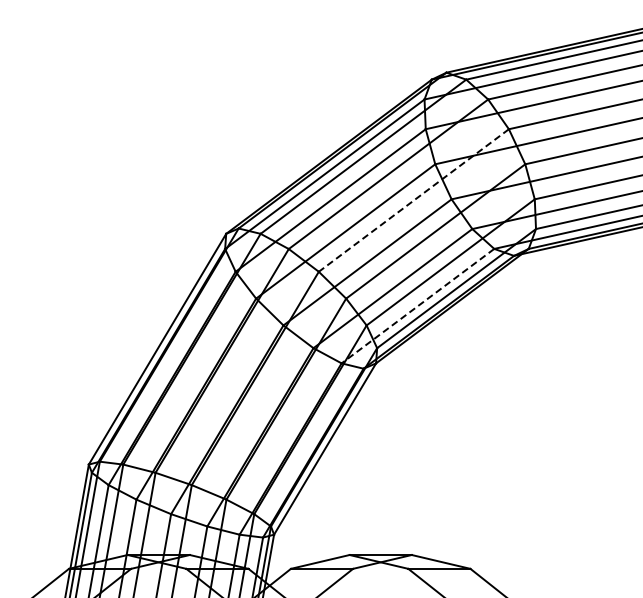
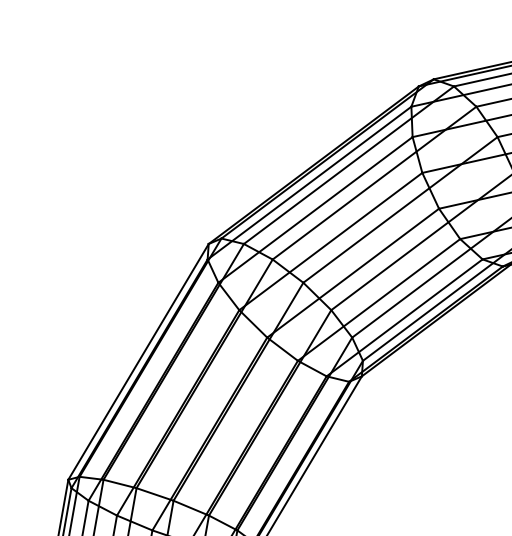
line: (413, 200) -> (400, 209), dashed -> solid
line: (417, 306) -> (404, 318), dashed -> solid

